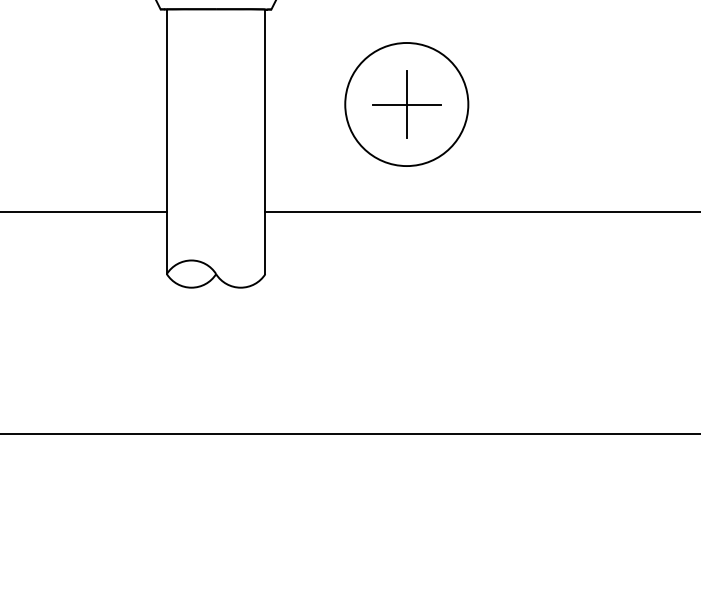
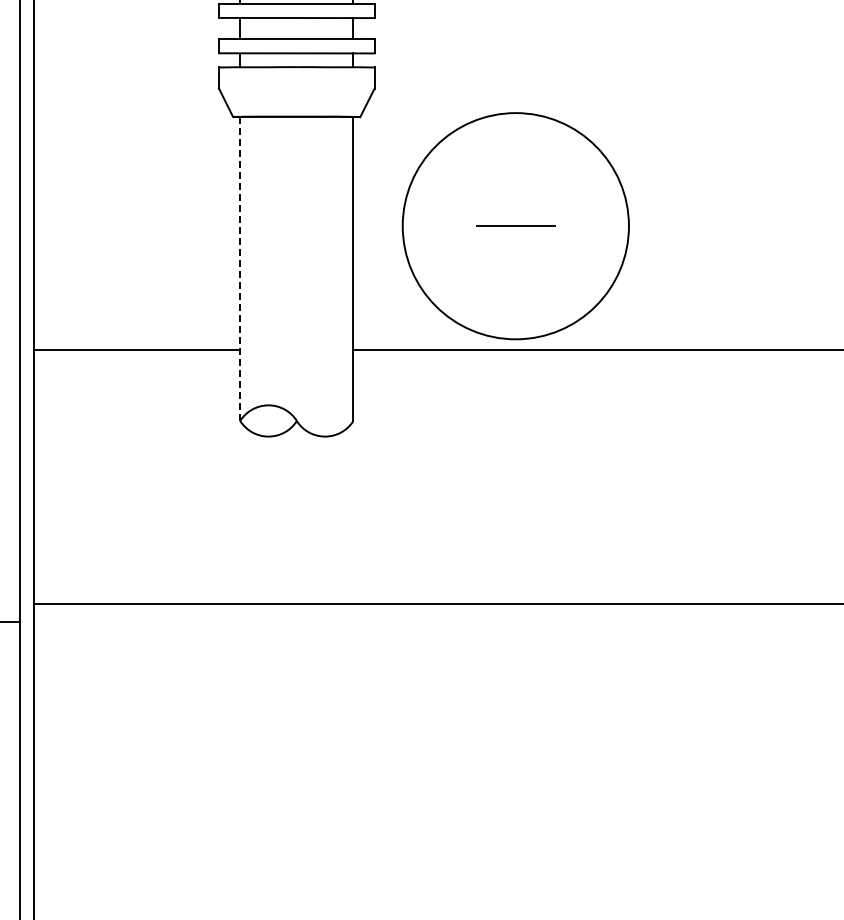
circle: (406, 103) -> (515, 225), size x1.6
line: (406, 104) -> (515, 226), removed
line: (167, 141) -> (240, 268), solid -> dashed

